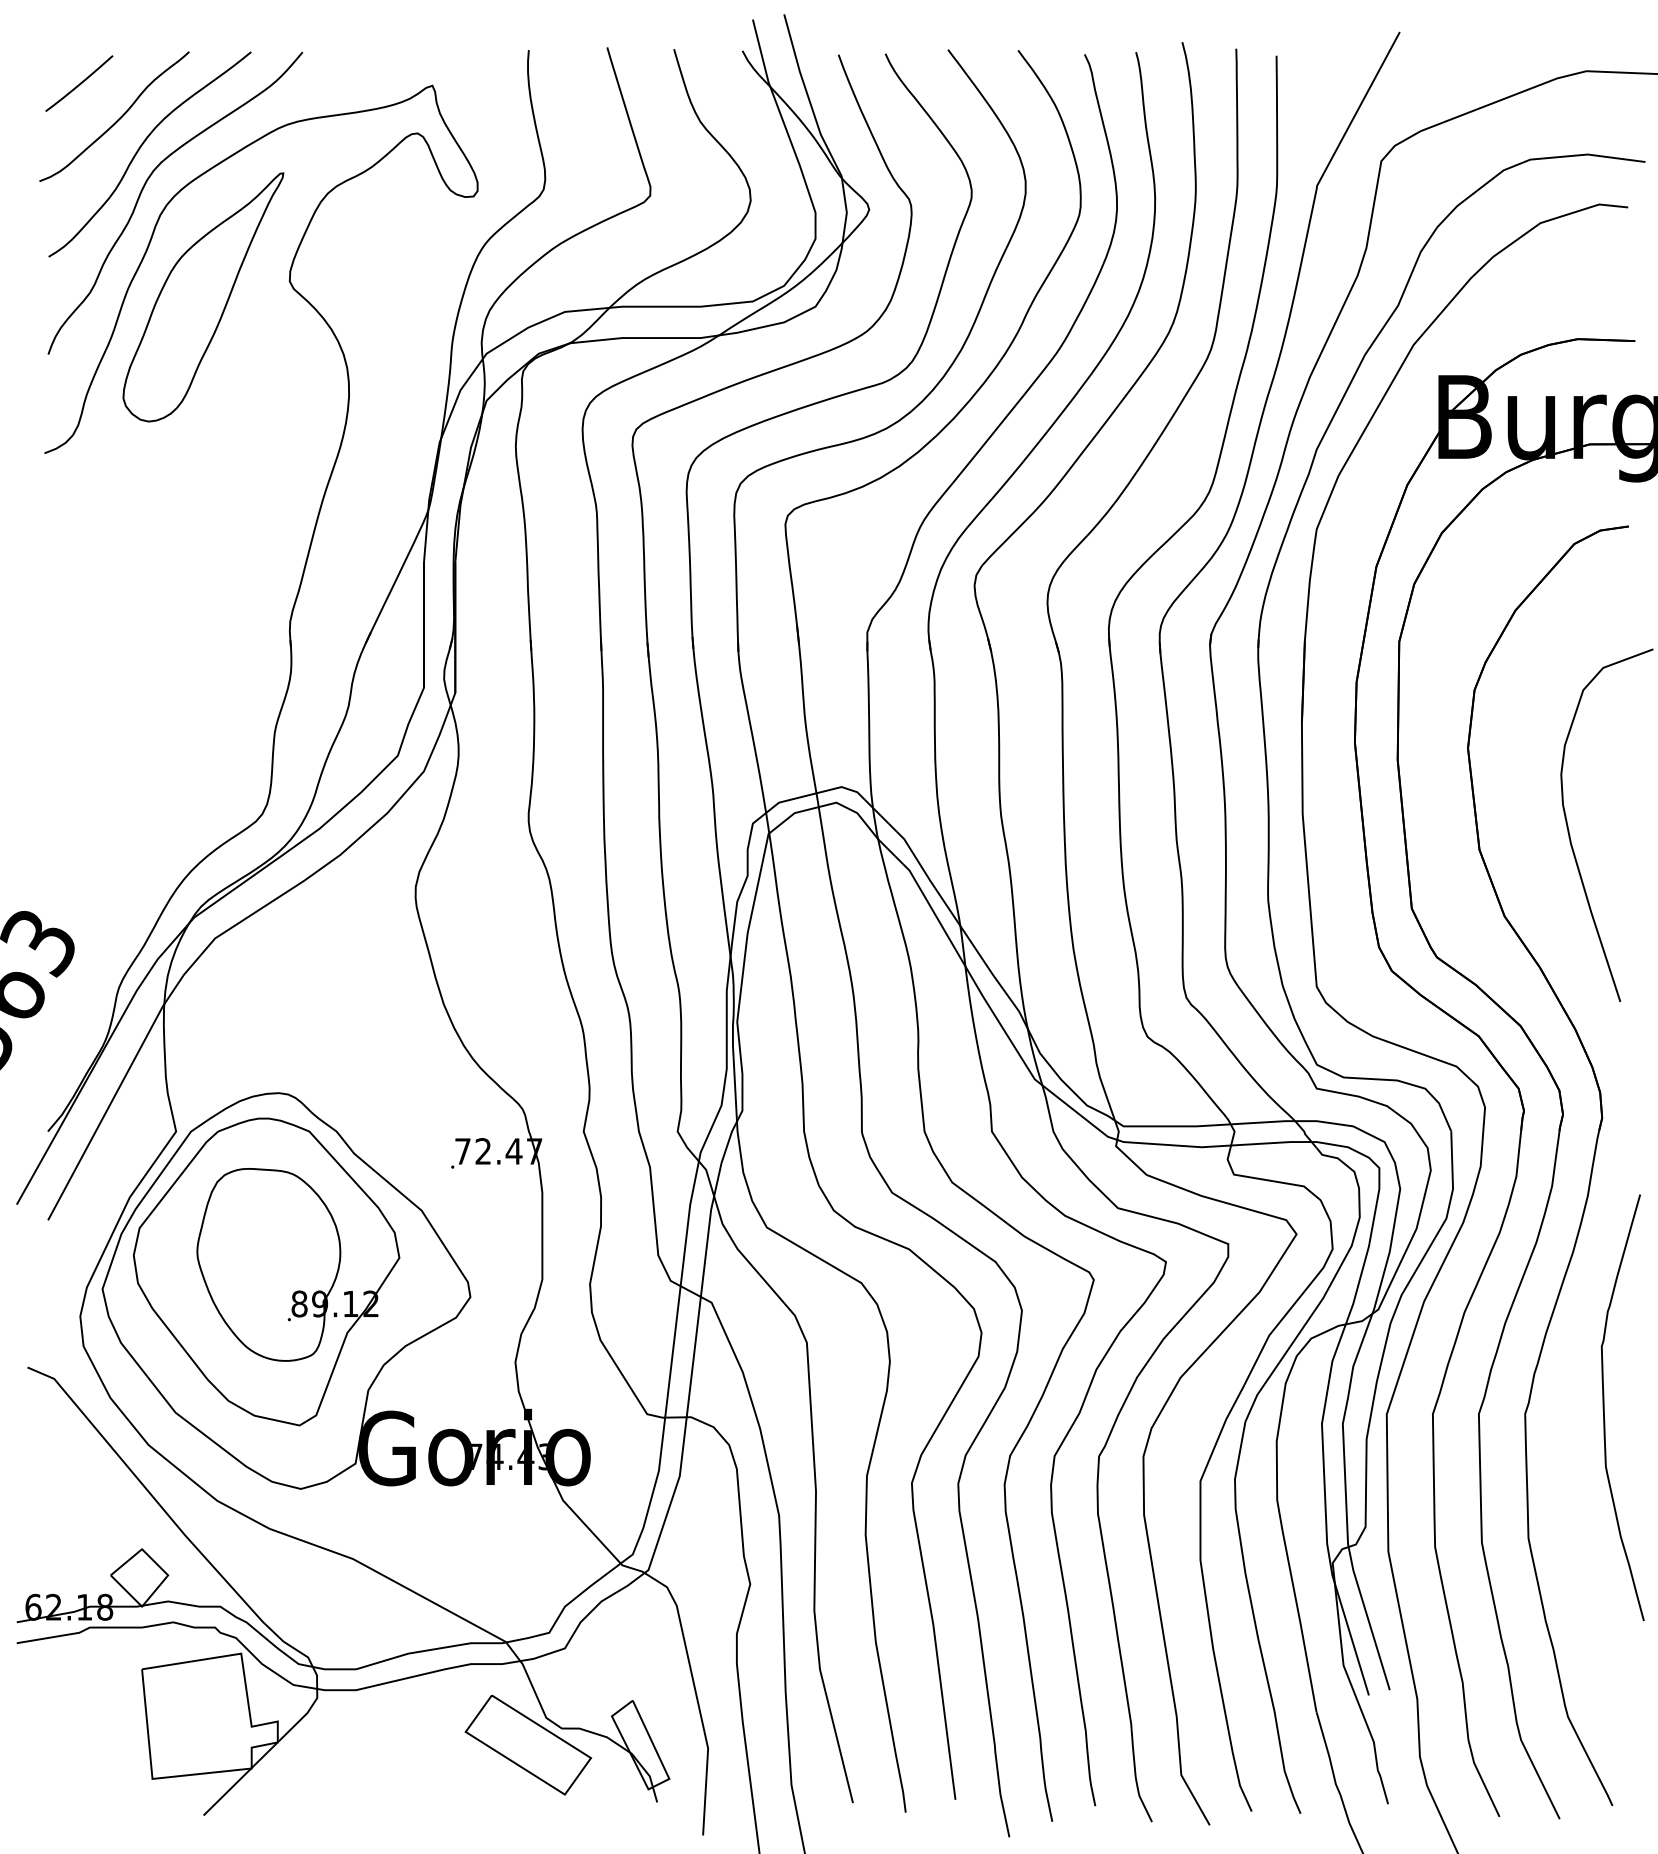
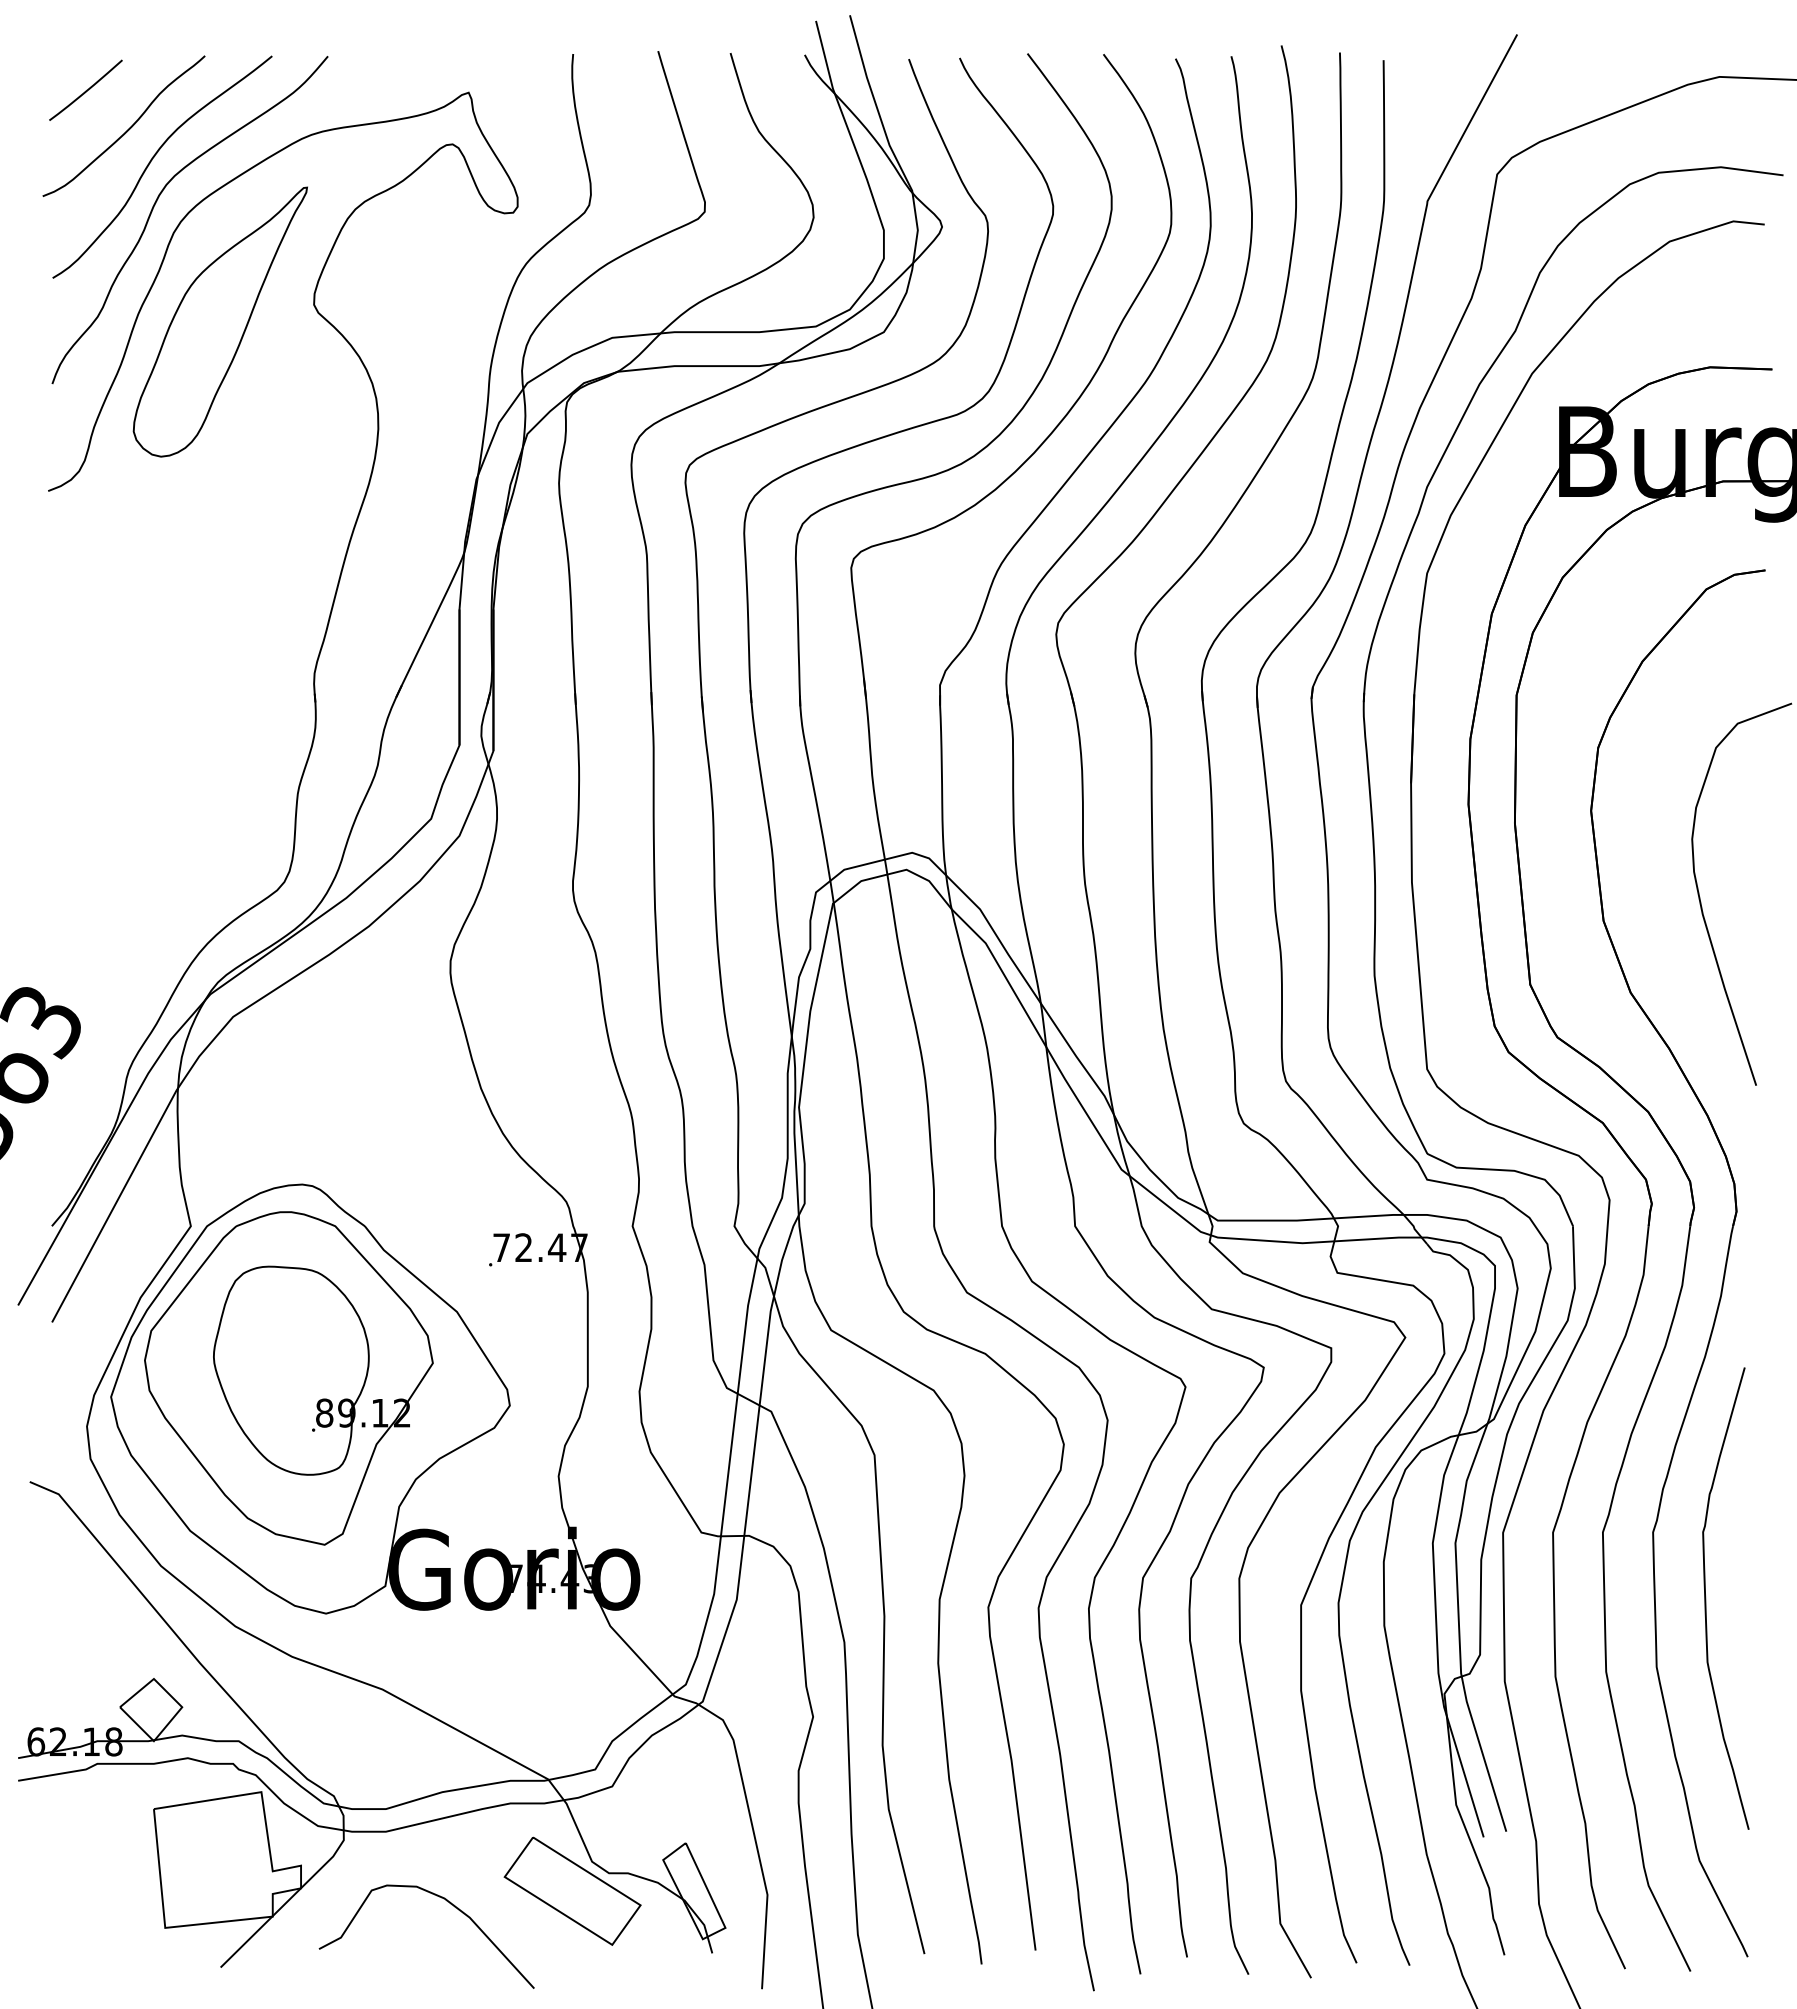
curve: (1604, 1407) -> (1706, 1598), moved
curve: (415, 1757) -> (450, 1904), added

